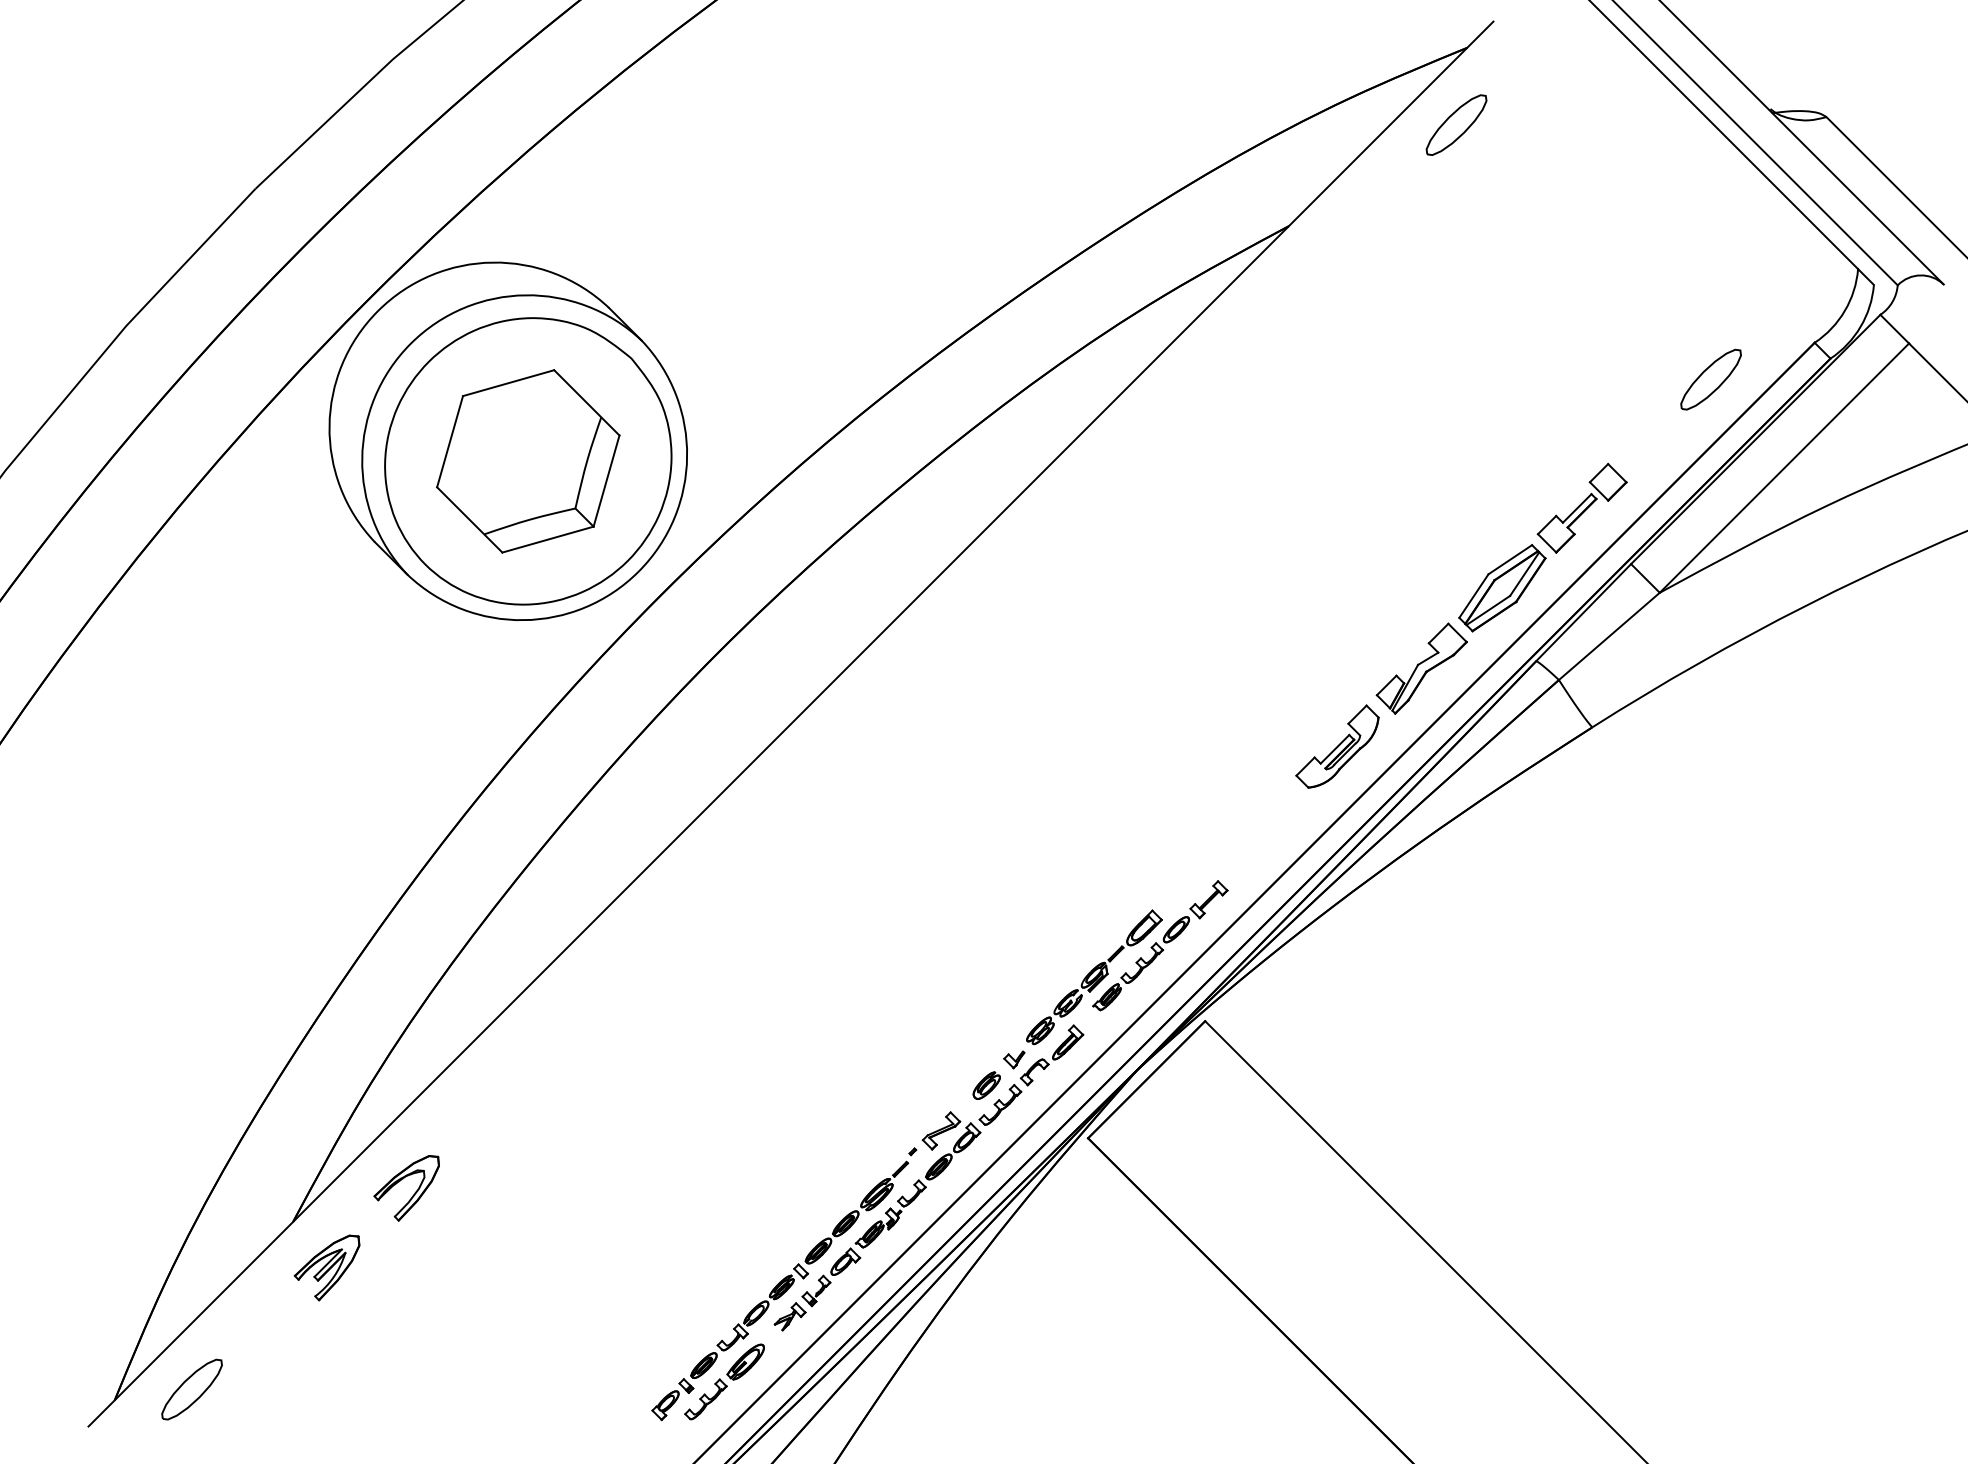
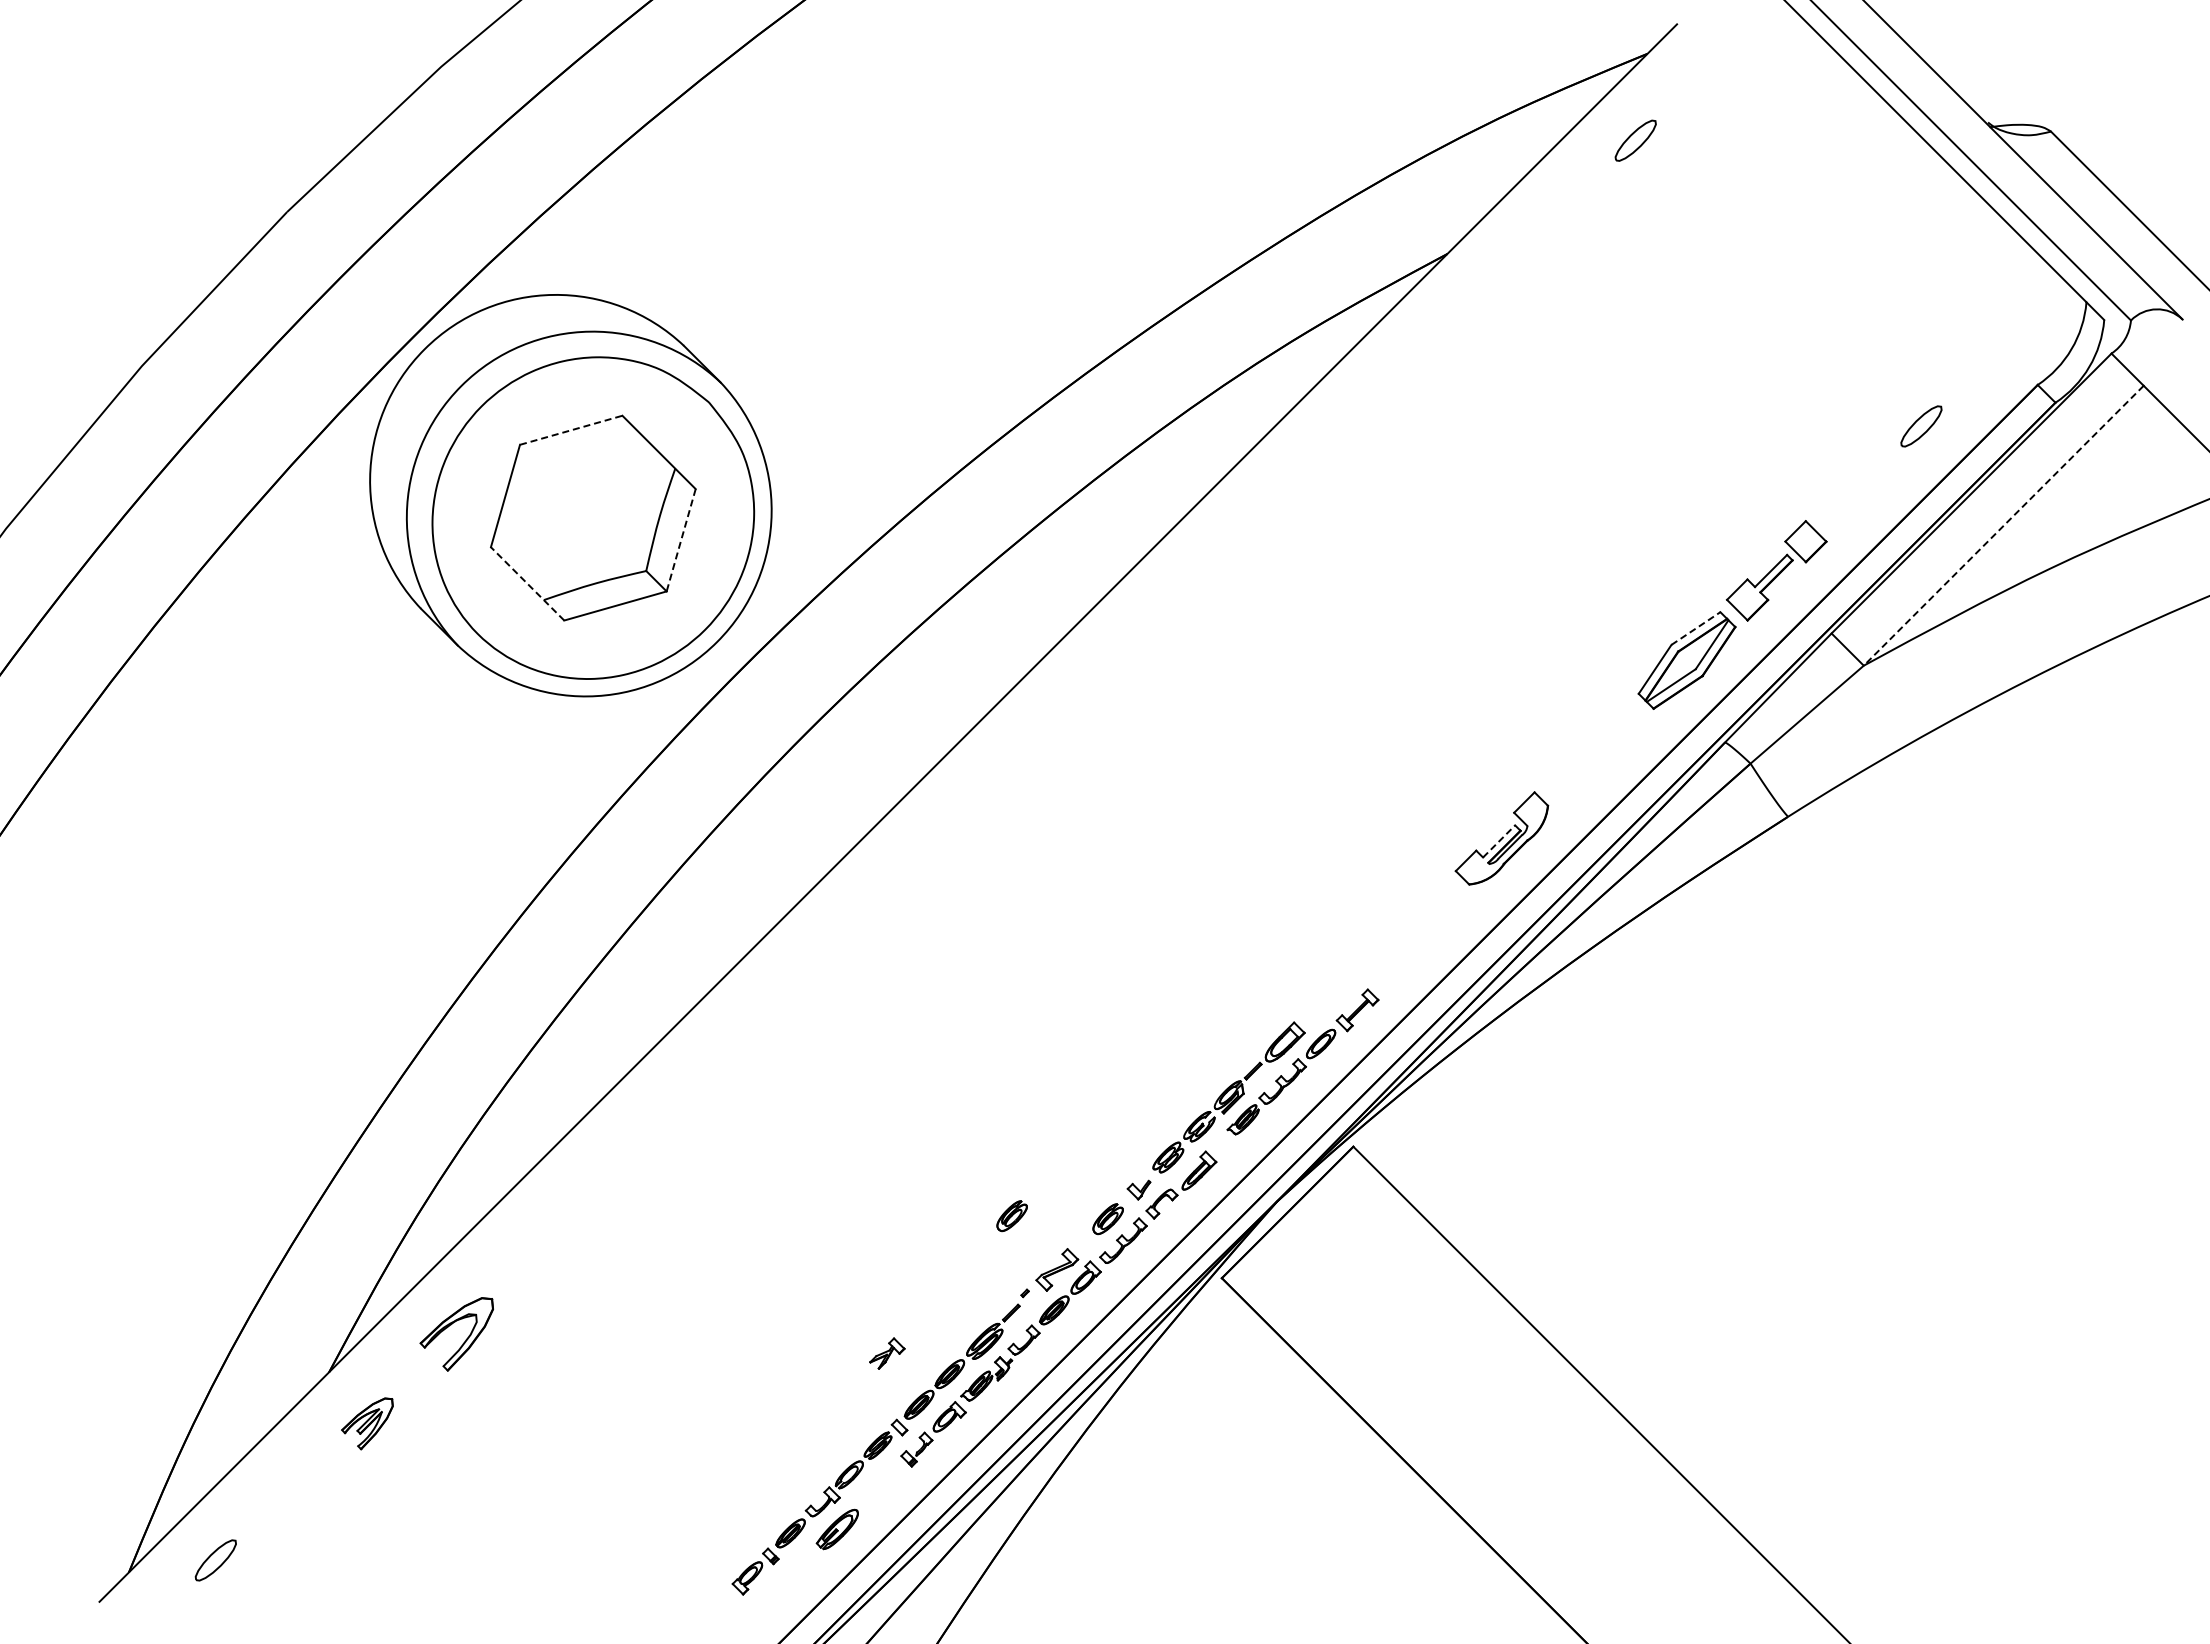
part: (1456, 125) -> (1635, 140), size x0.6
part: (1711, 379) -> (1921, 426), size x0.6
line: (508, 383) -> (571, 430), solid -> dashed
line: (1784, 467) -> (2003, 525), solid -> dashed
line: (606, 481) -> (681, 540), solid -> dashed
line: (469, 519) -> (527, 583), solid -> dashed
line: (1510, 559) -> (1696, 628), solid -> dashed
part: (1421, 668) -> (1596, 750), removed
line: (1335, 749) -> (1499, 841), solid -> dashed
part: (900, 1083) -> (1011, 1216), added
part: (327, 1267) -> (367, 1423), size x0.7
part: (790, 1316) -> (887, 1353), moved
part: (191, 1389) -> (215, 1560), size x0.6
part: (705, 1399) -> (792, 1571), removed

